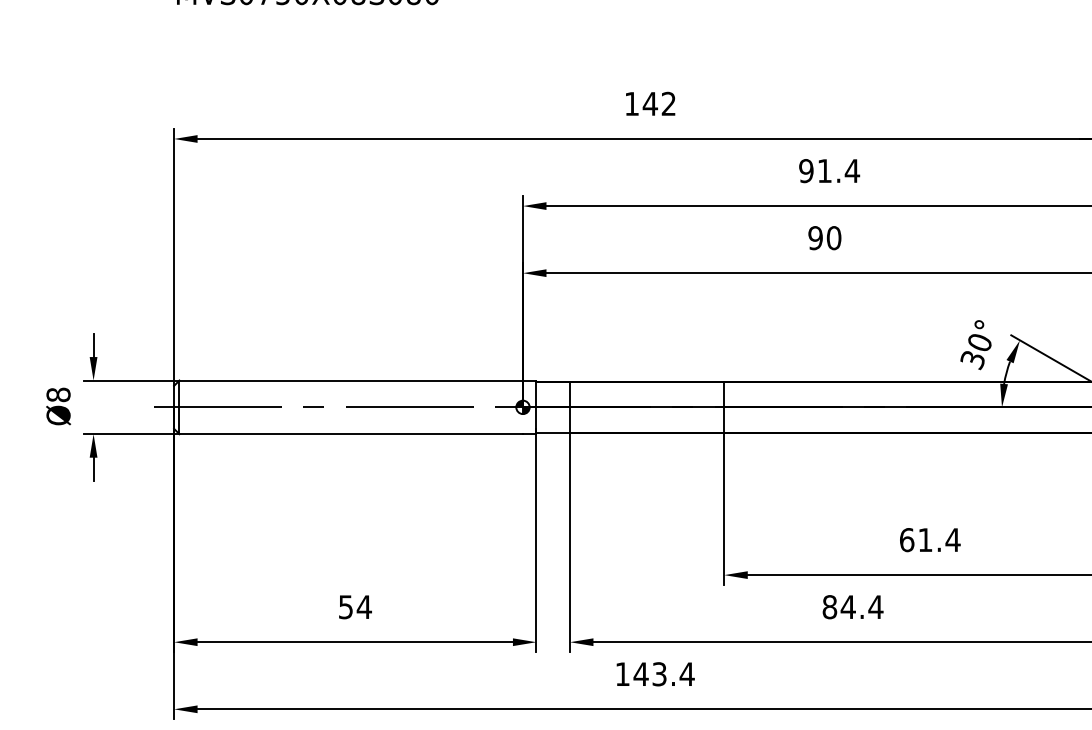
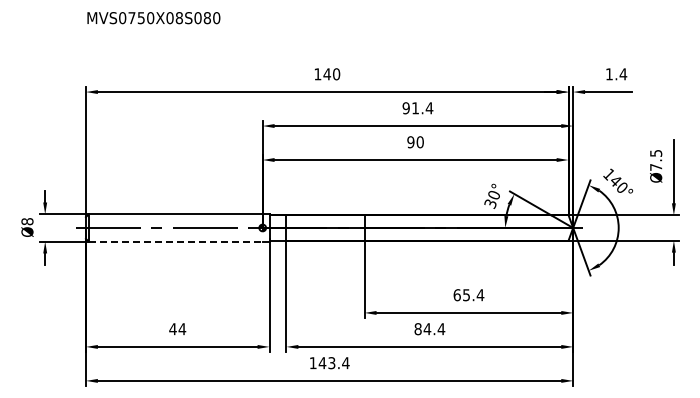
text: (668, 104) -> (336, 74), 142 -> 140
line: (350, 434) -> (175, 241), solid -> dashed
text: (925, 540) -> (466, 295), 61.4 -> 65.4
text: (344, 607) -> (172, 329), 54 -> 44

